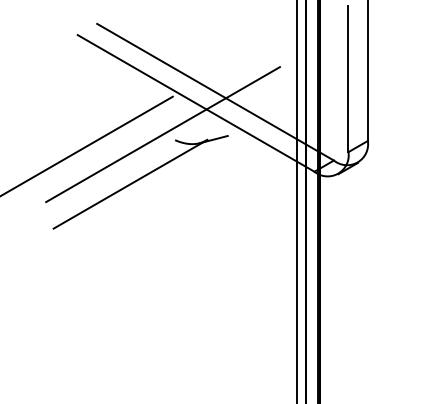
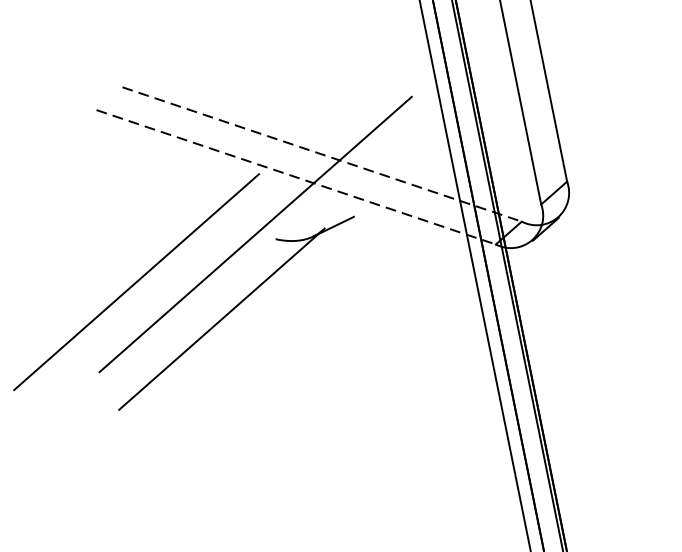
line: (215, 92) -> (322, 154), solid -> dashed
line: (196, 103) -> (296, 177), solid -> dashed

